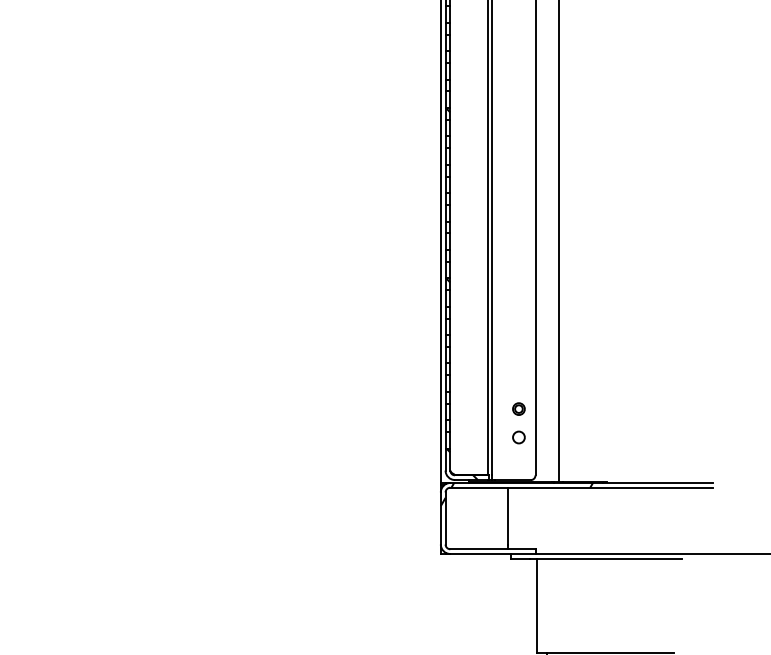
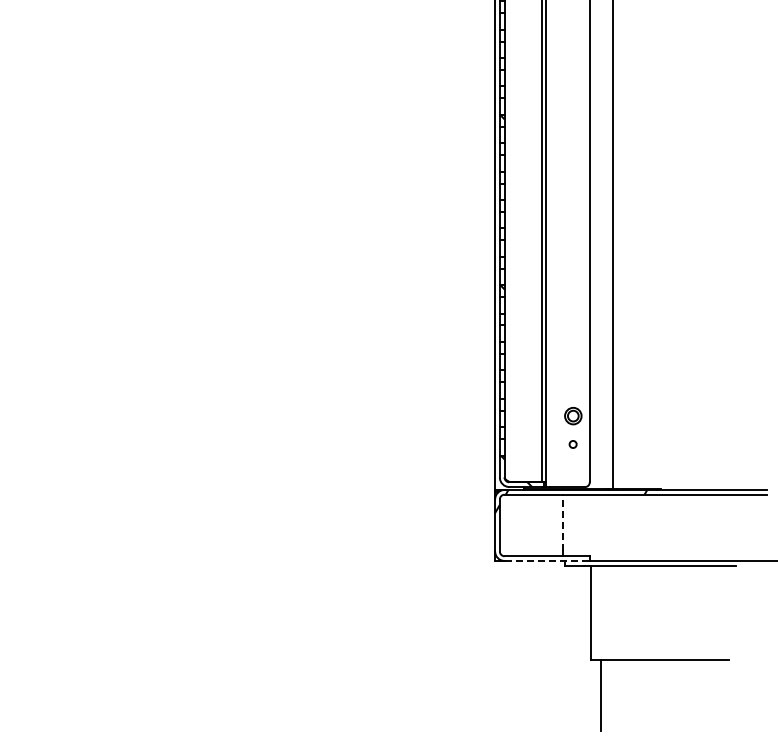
part: (518, 408) -> (572, 415), size x1.4
circle: (518, 437) -> (572, 444), size x0.6
line: (508, 515) -> (562, 522), solid -> dashed
line: (493, 553) -> (547, 560), solid -> dashed

